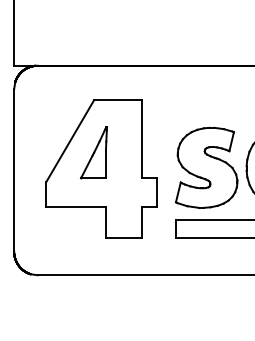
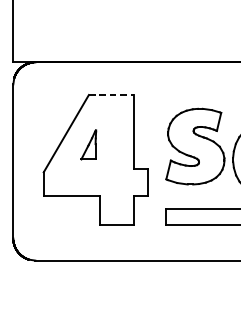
line: (117, 100) -> (111, 95), solid -> dashed
part: (93, 152) -> (88, 144), size x0.6
part: (206, 167) -> (195, 146), moved

